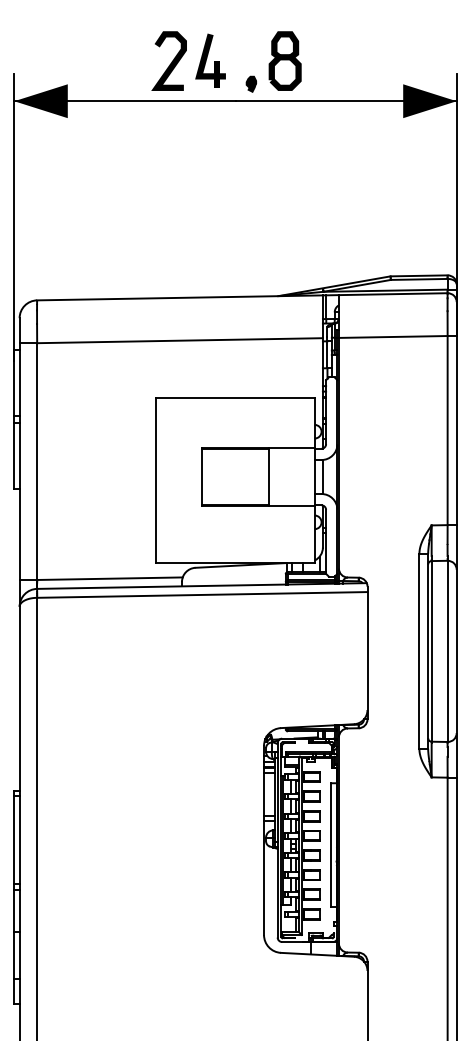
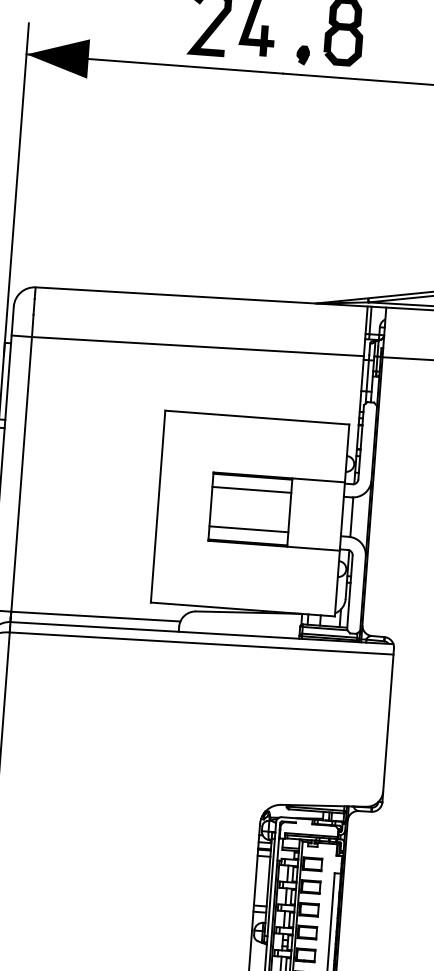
line: (235, 460) -> (251, 490), added
line: (235, 494) -> (248, 529), added

